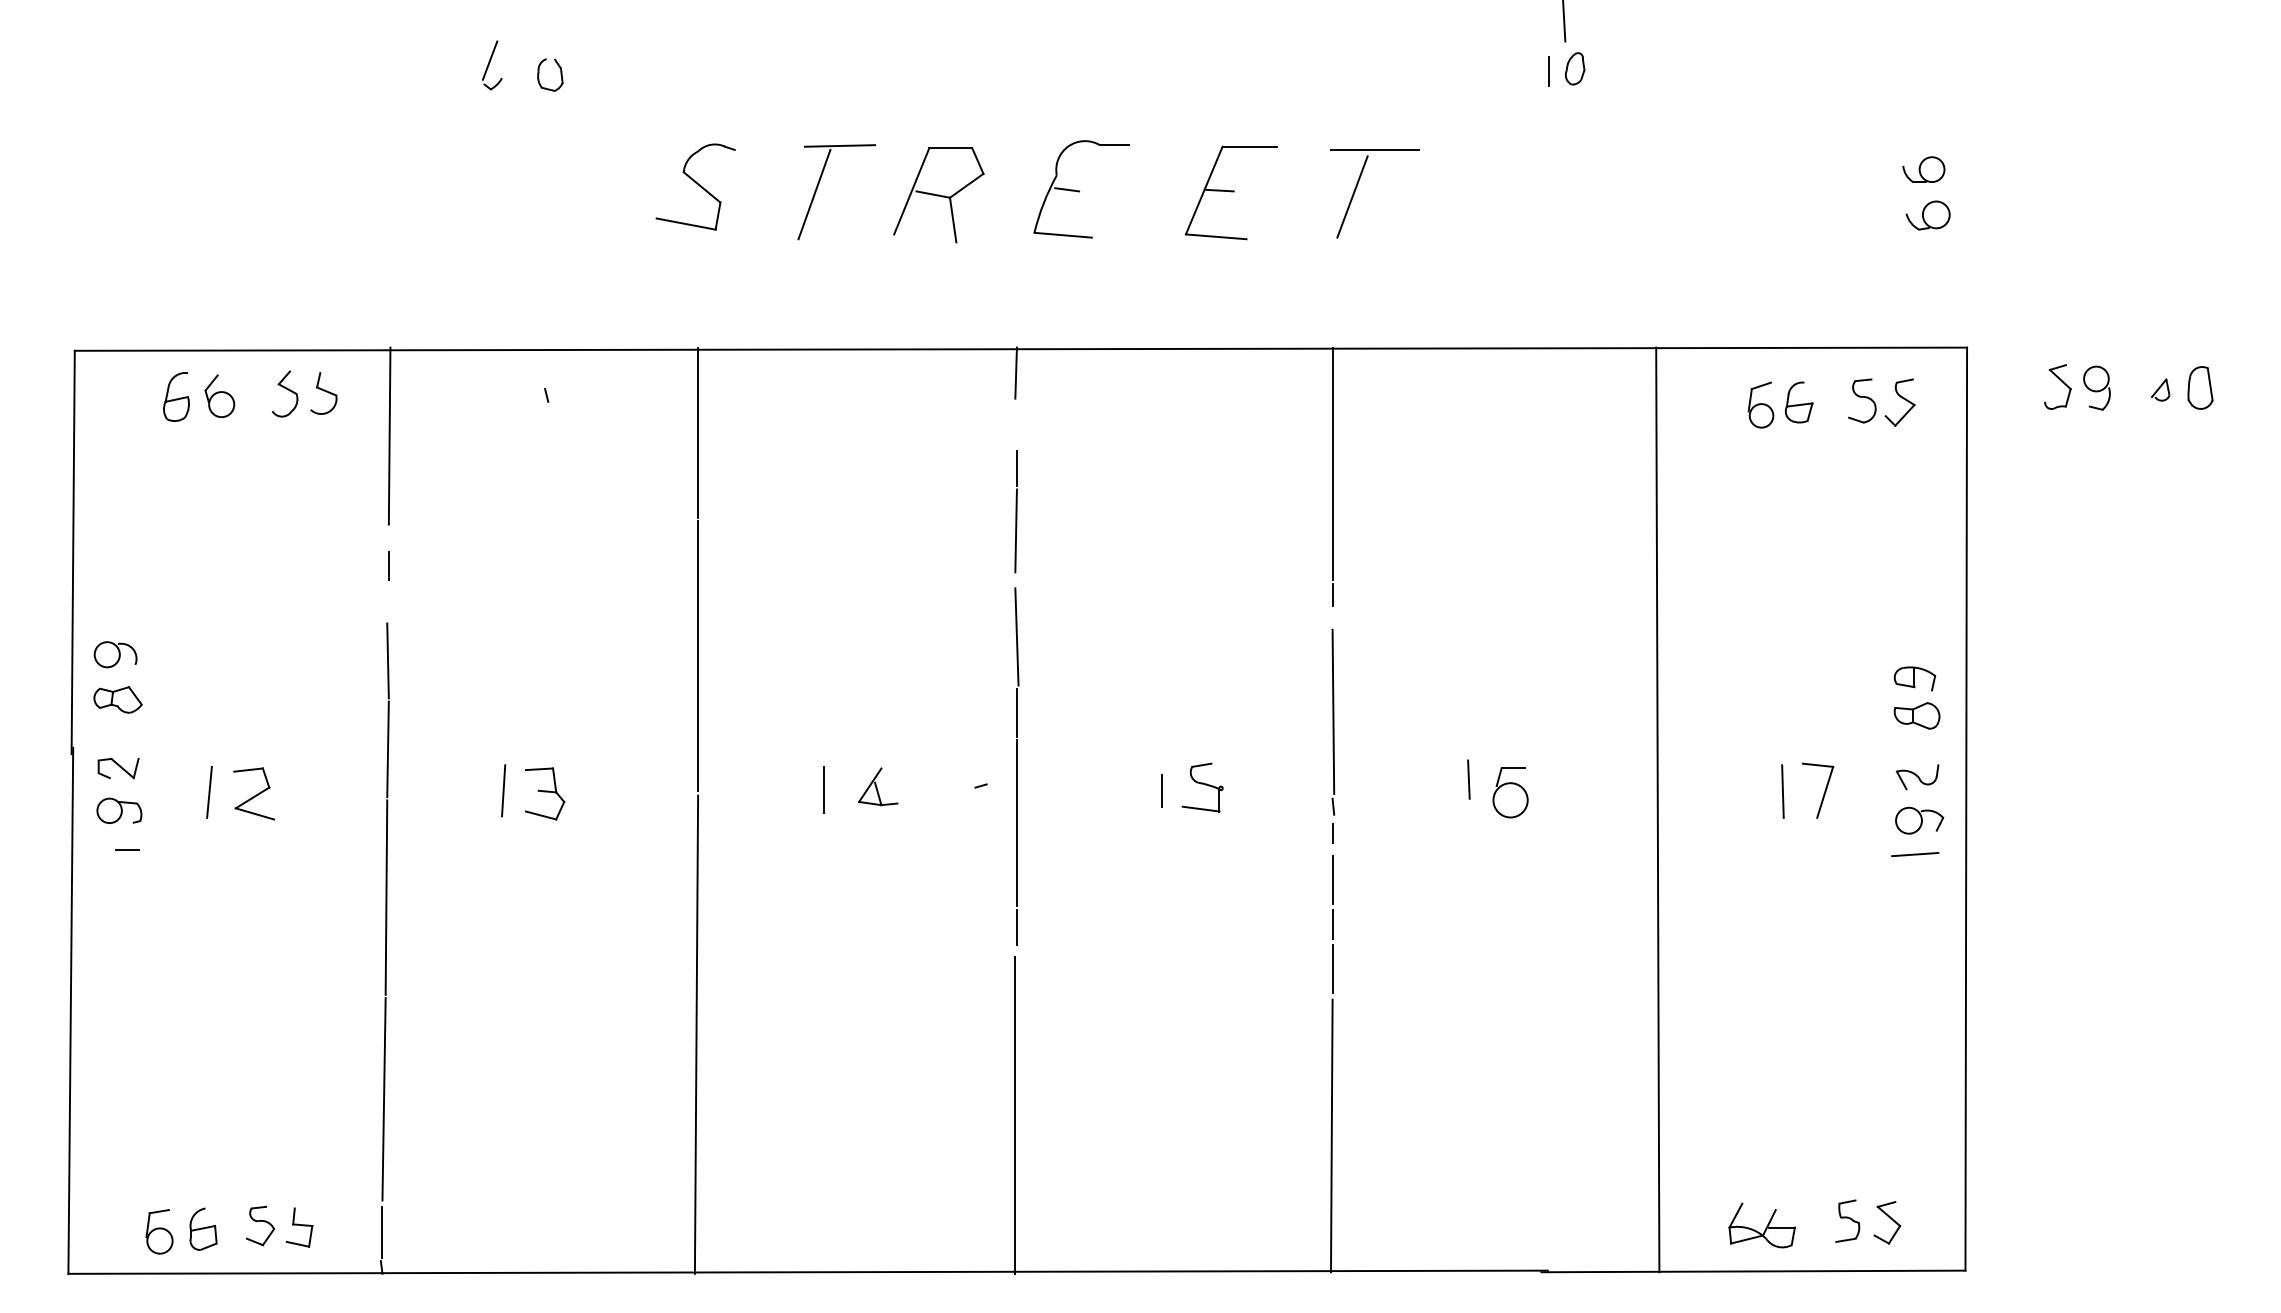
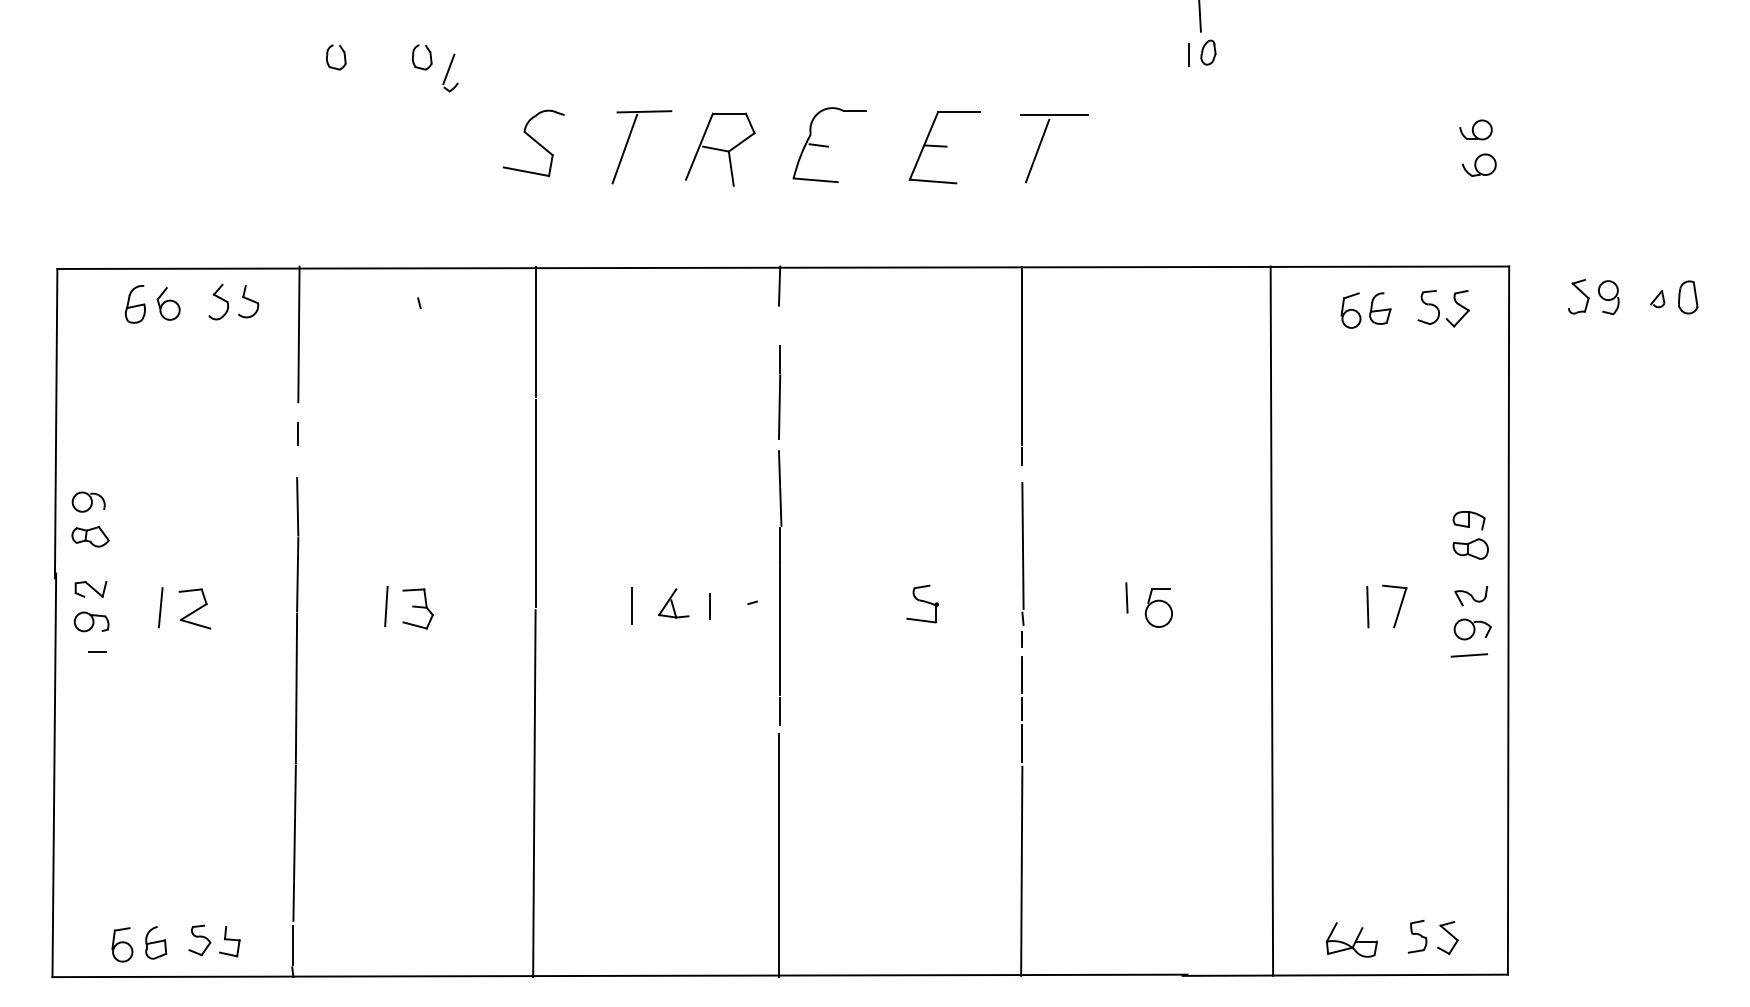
part: (492, 65) -> (450, 73), moved
part: (448, 74) -> (344, 56), added
line: (1161, 790) -> (710, 606), moved

